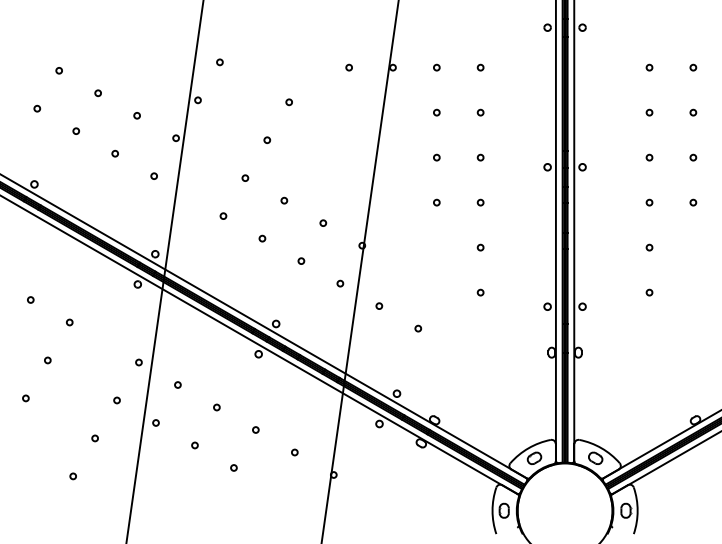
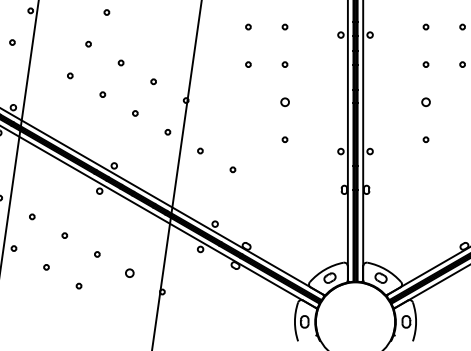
circle: (480, 247) -> (284, 102), size x1.6
circle: (649, 247) -> (426, 102), size x1.6
circle: (294, 452) -> (129, 273), size x1.6

